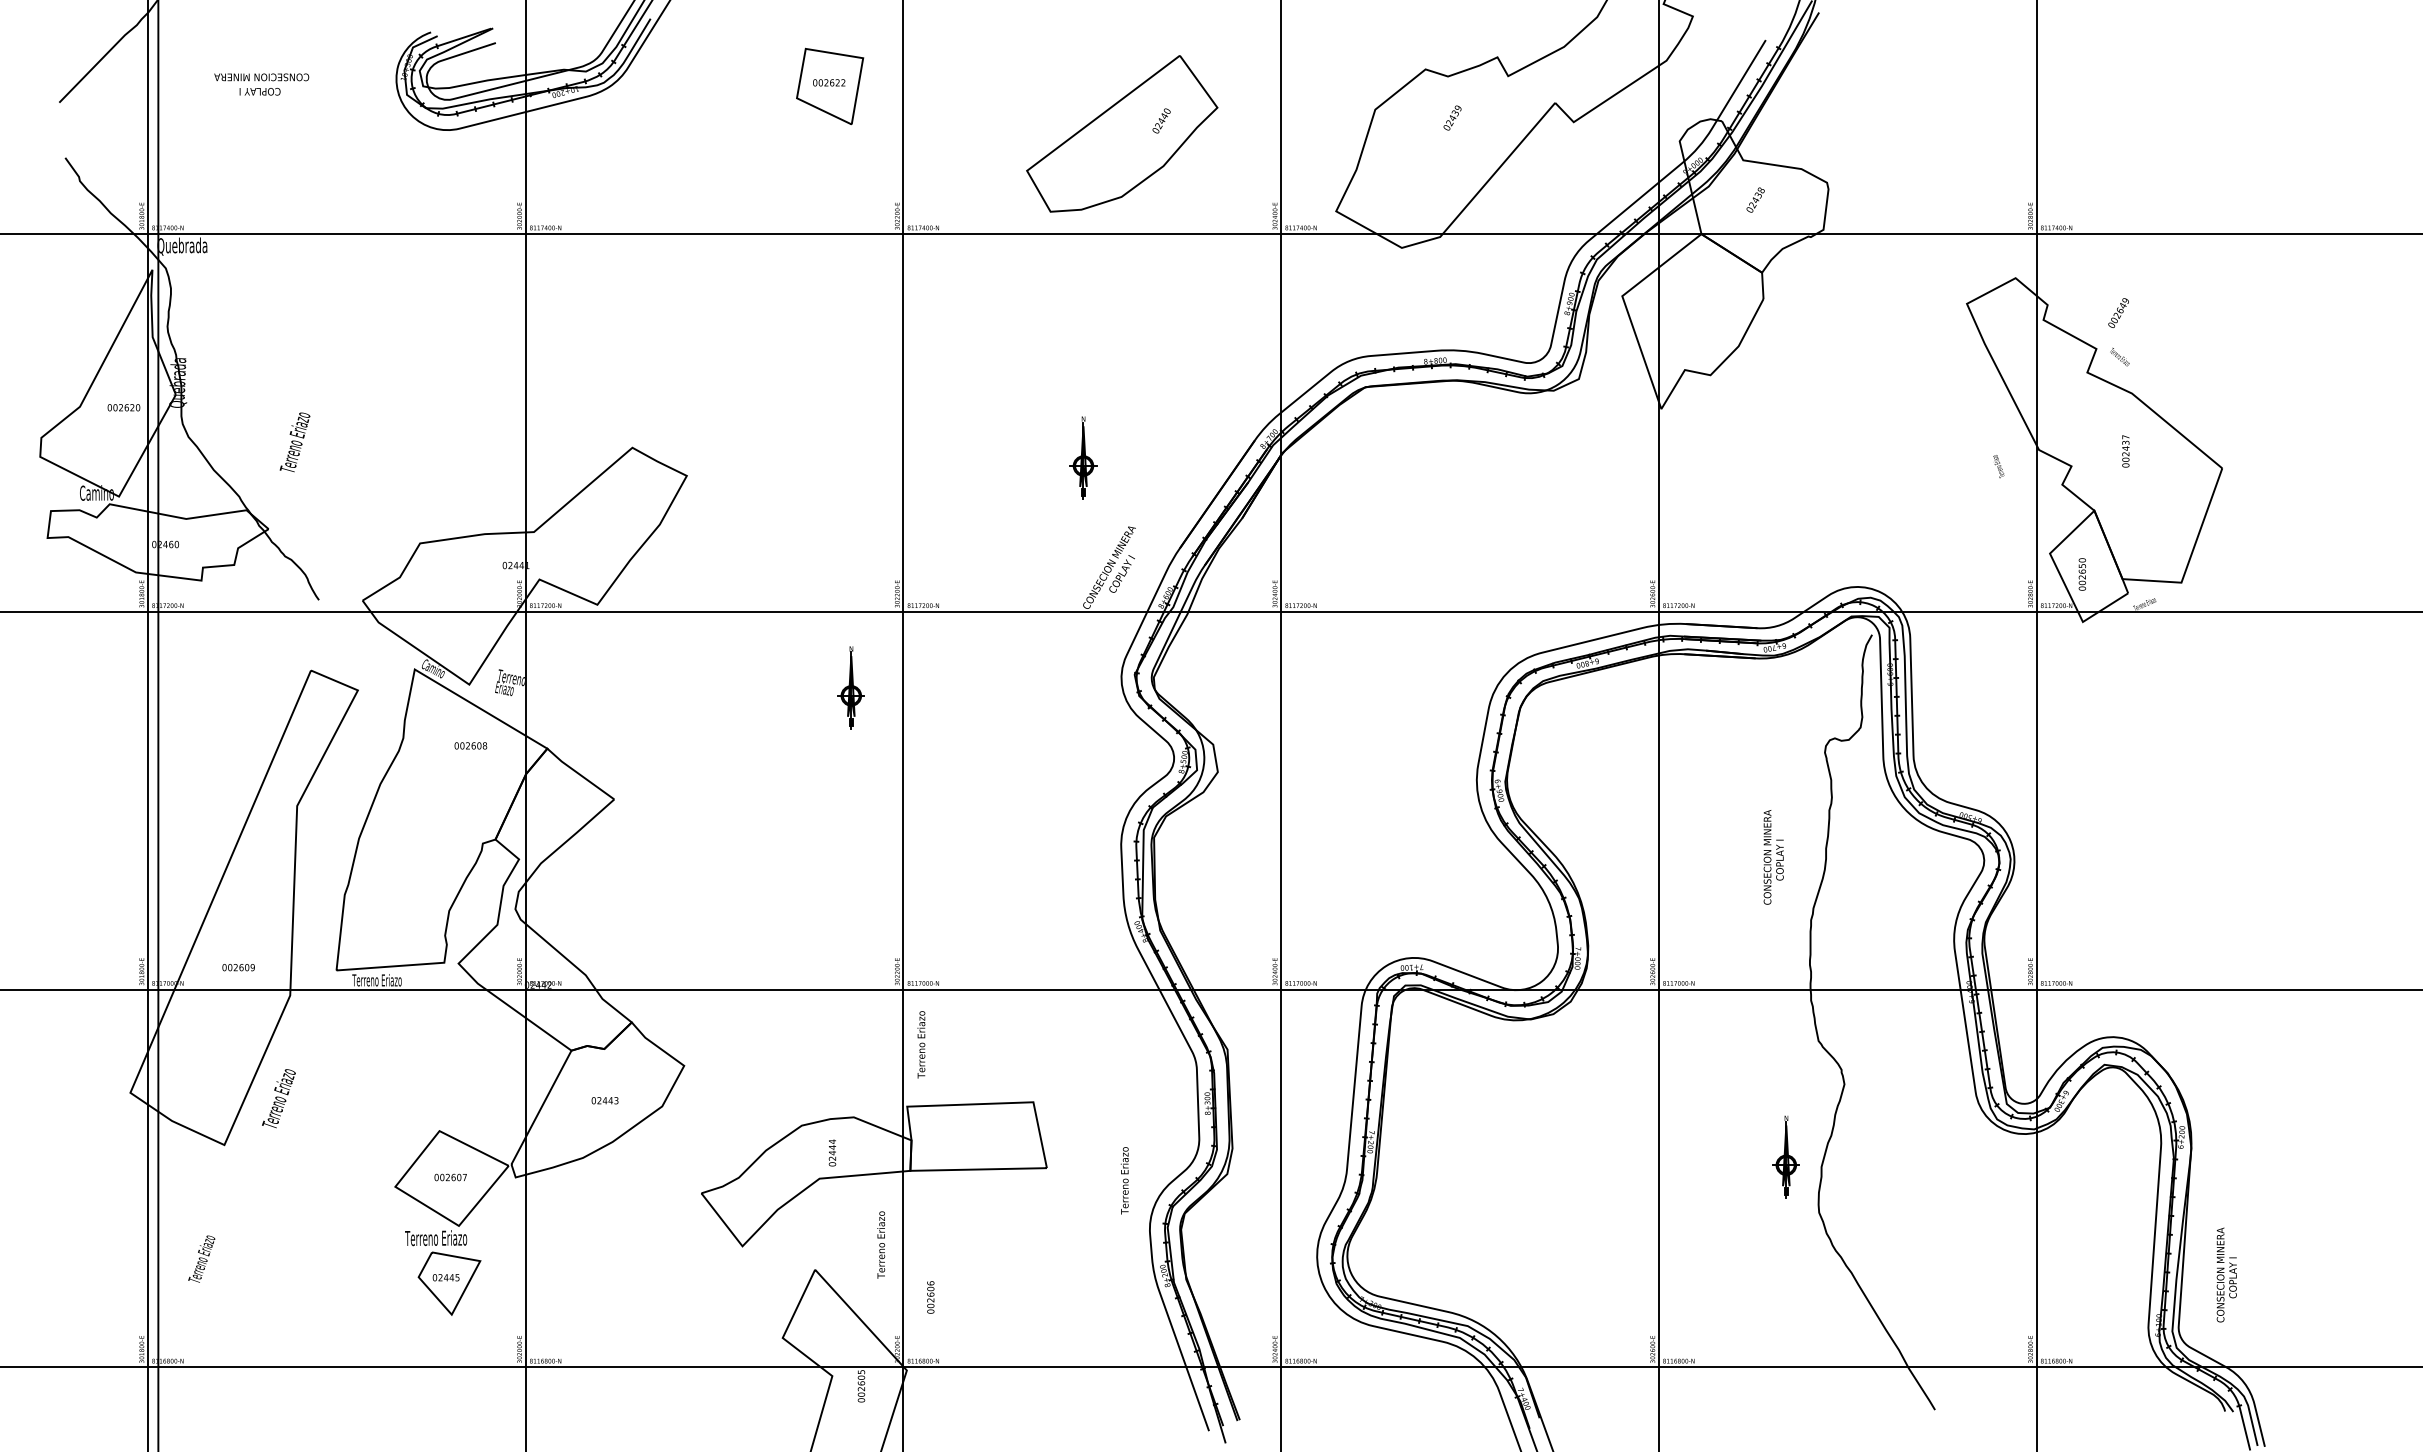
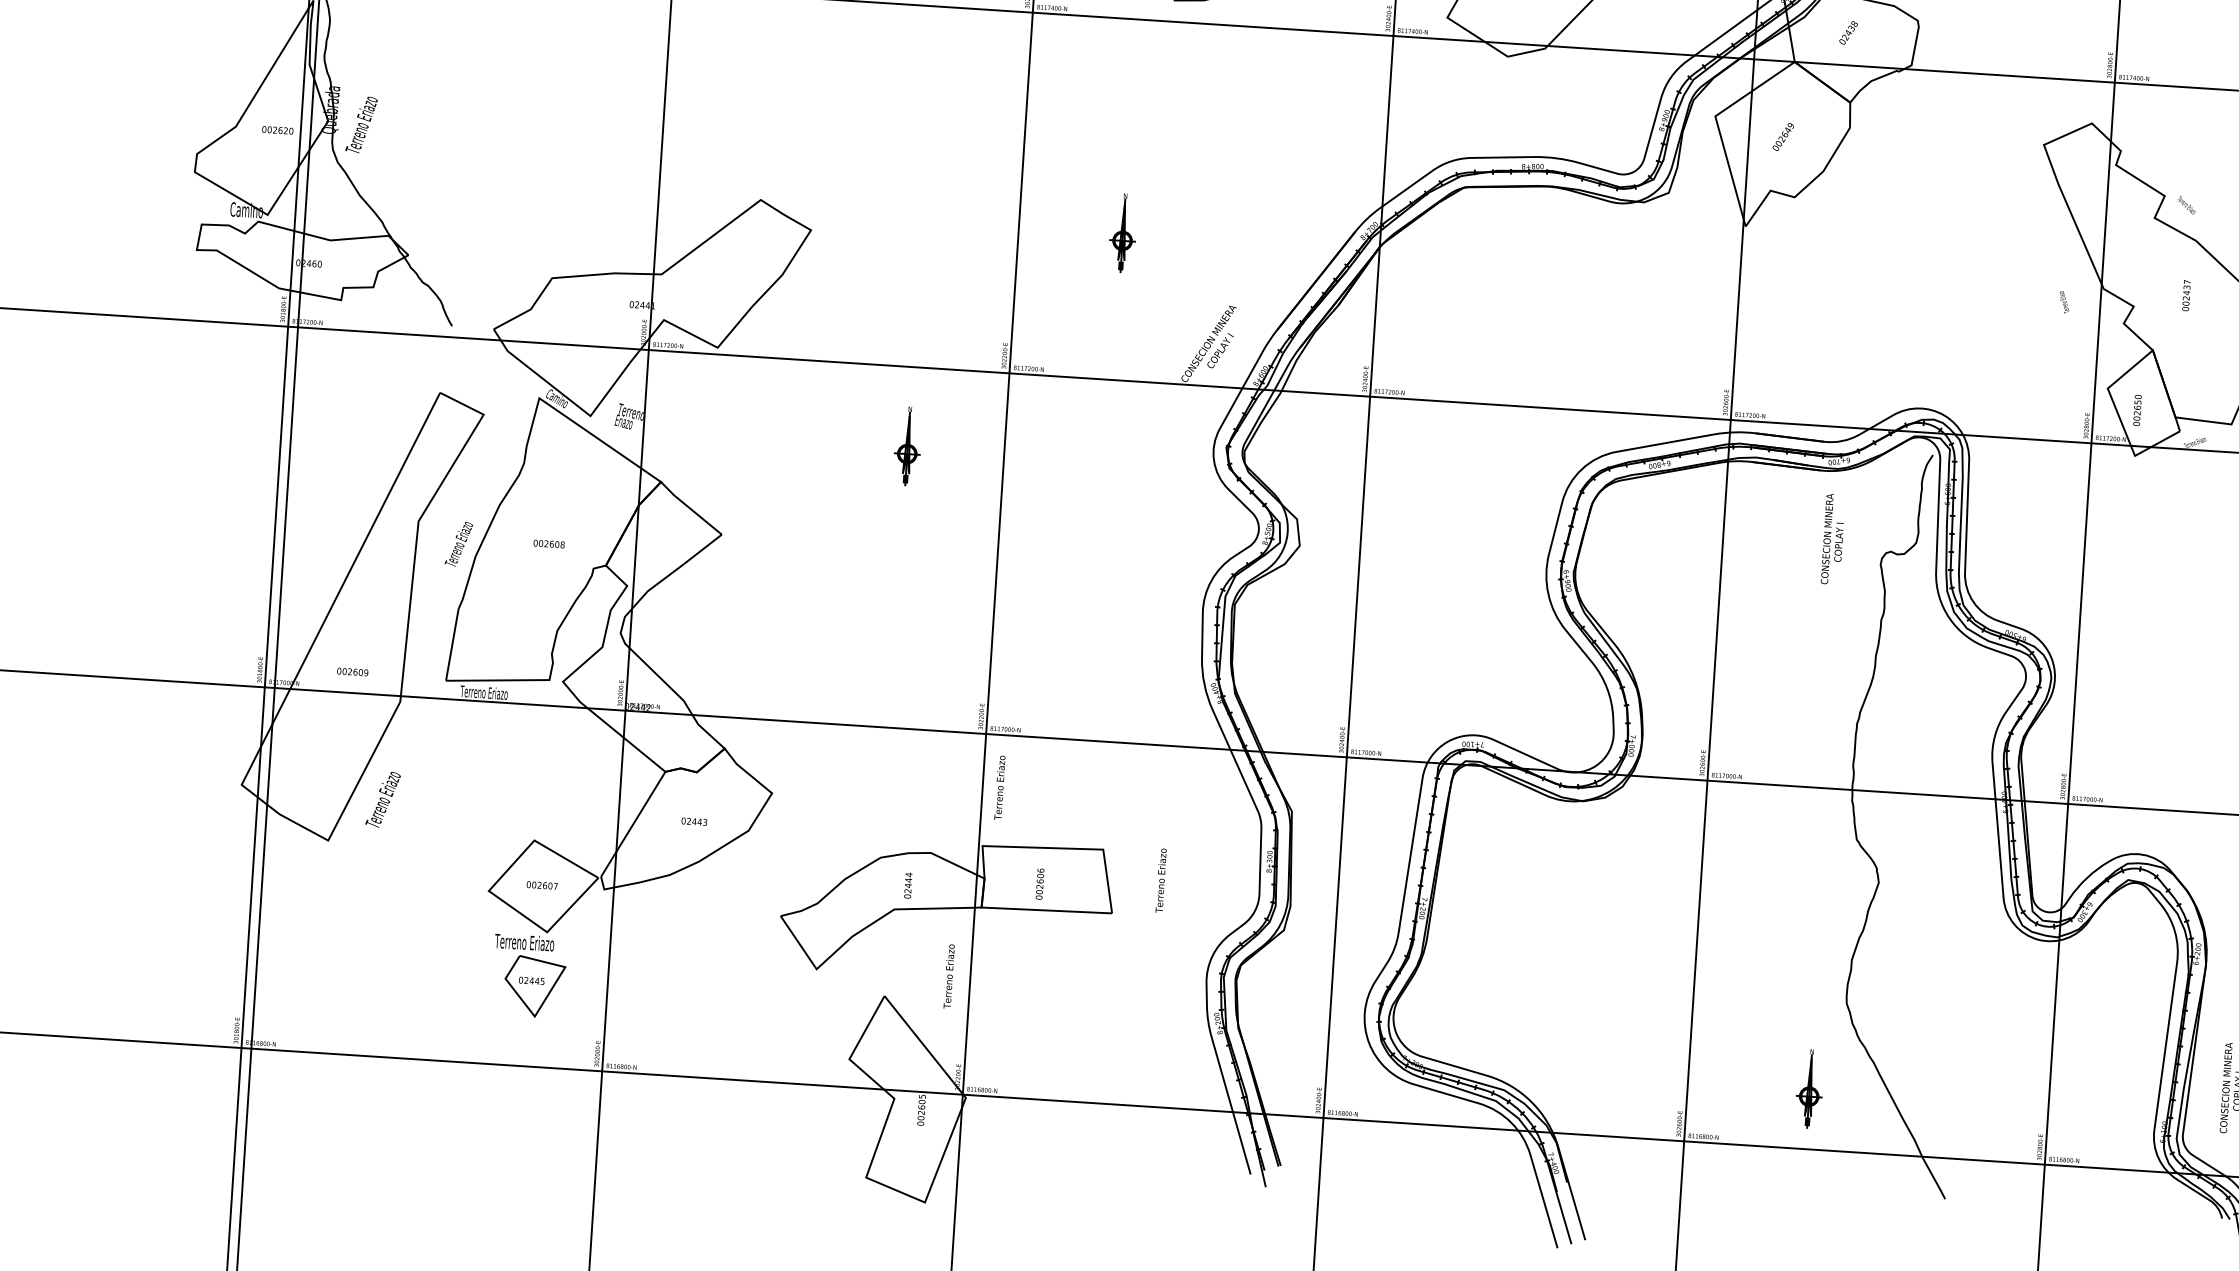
text: (2118, 312) -> (1783, 136), moved
text: (294, 442) -> (361, 124), moved
part: (1083, 457) -> (1123, 232), moved
part: (850, 687) -> (907, 446), moved
text: (470, 745) -> (548, 543), moved
text: (1773, 857) -> (1832, 539), moved
part: (1785, 1156) -> (1808, 1088), moved
text: (1124, 1180) -> (1160, 880), moved
text: (201, 1258) -> (458, 543), moved
text: (930, 1297) -> (1039, 884), moved

